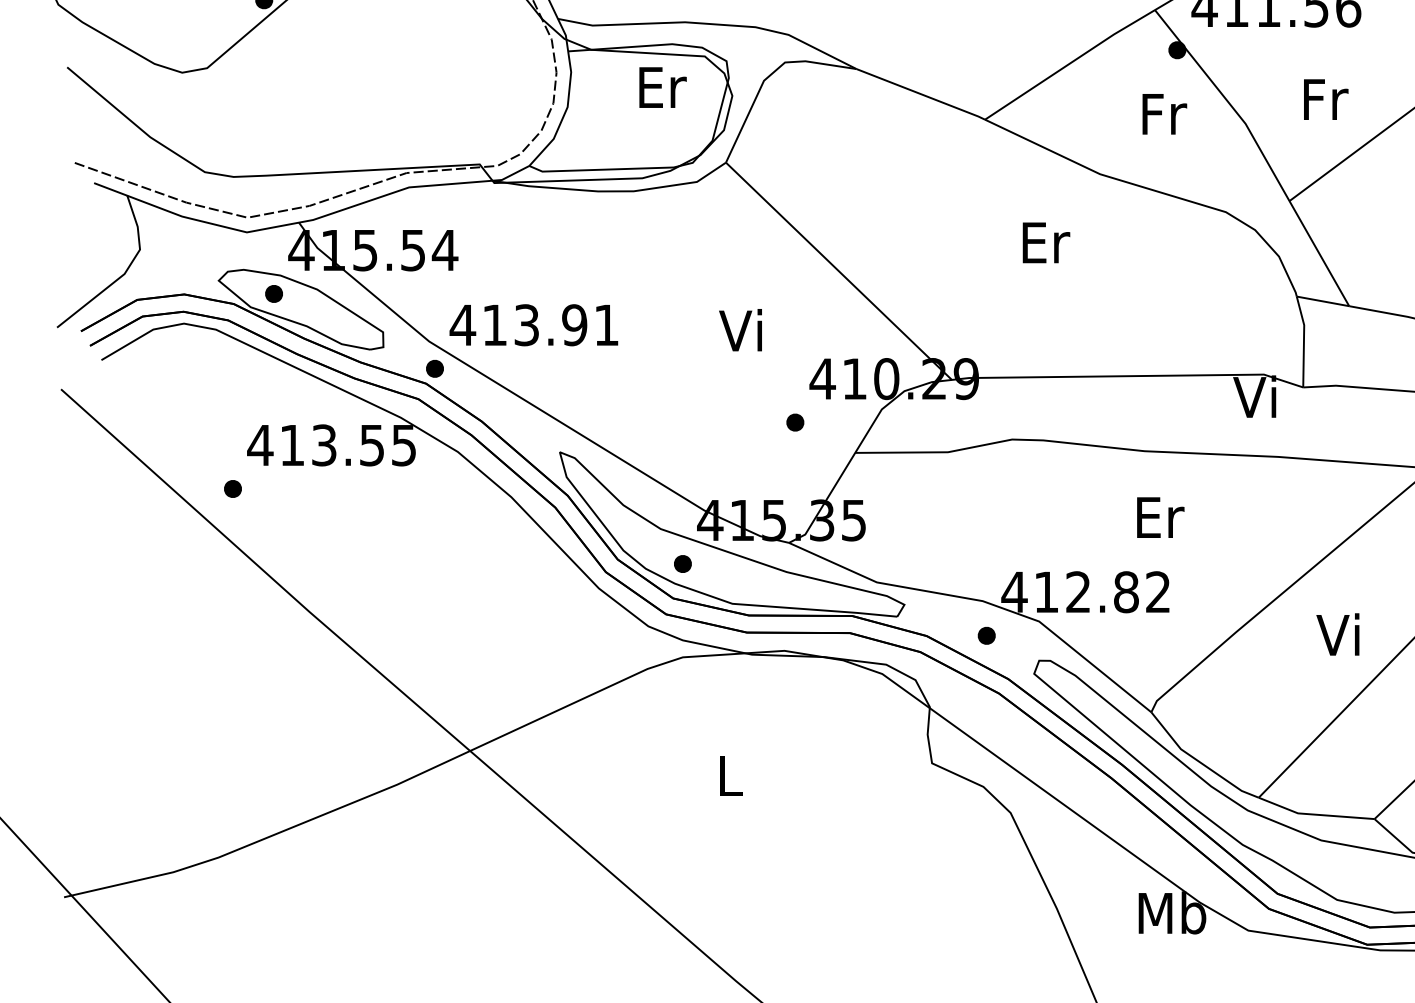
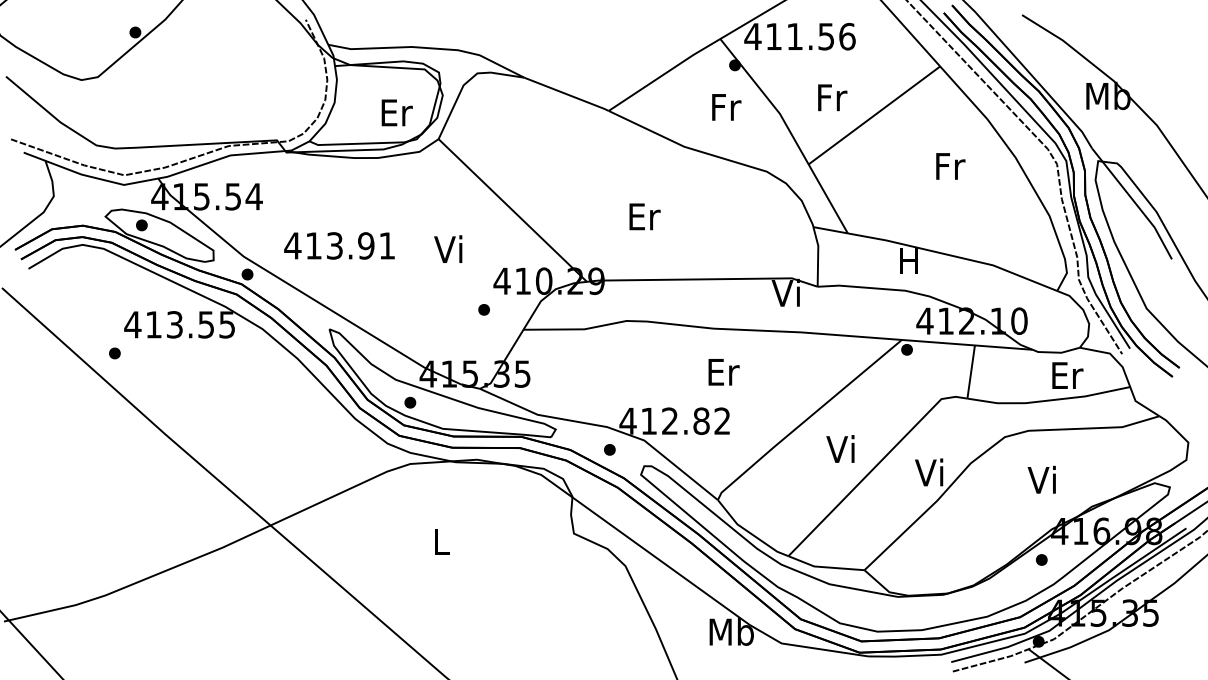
text: (661, 87) -> (396, 112), moved
text: (1045, 242) -> (644, 216), moved
text: (533, 324) -> (339, 245), moved

